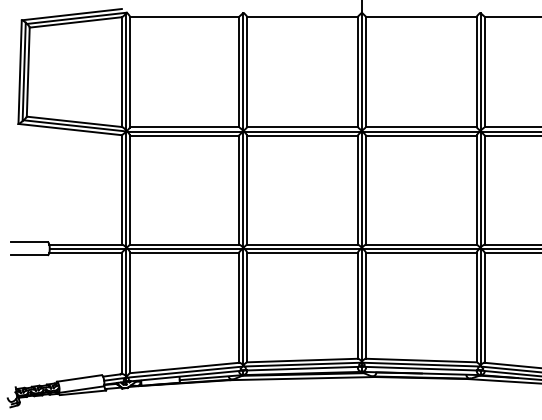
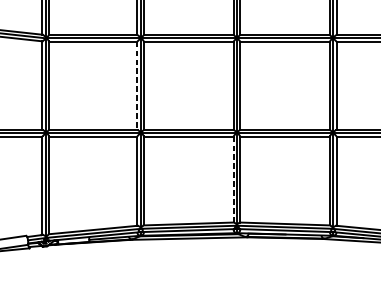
line: (238, 190) -> (136, 86), solid -> dashed
line: (357, 305) -> (233, 179), solid -> dashed

